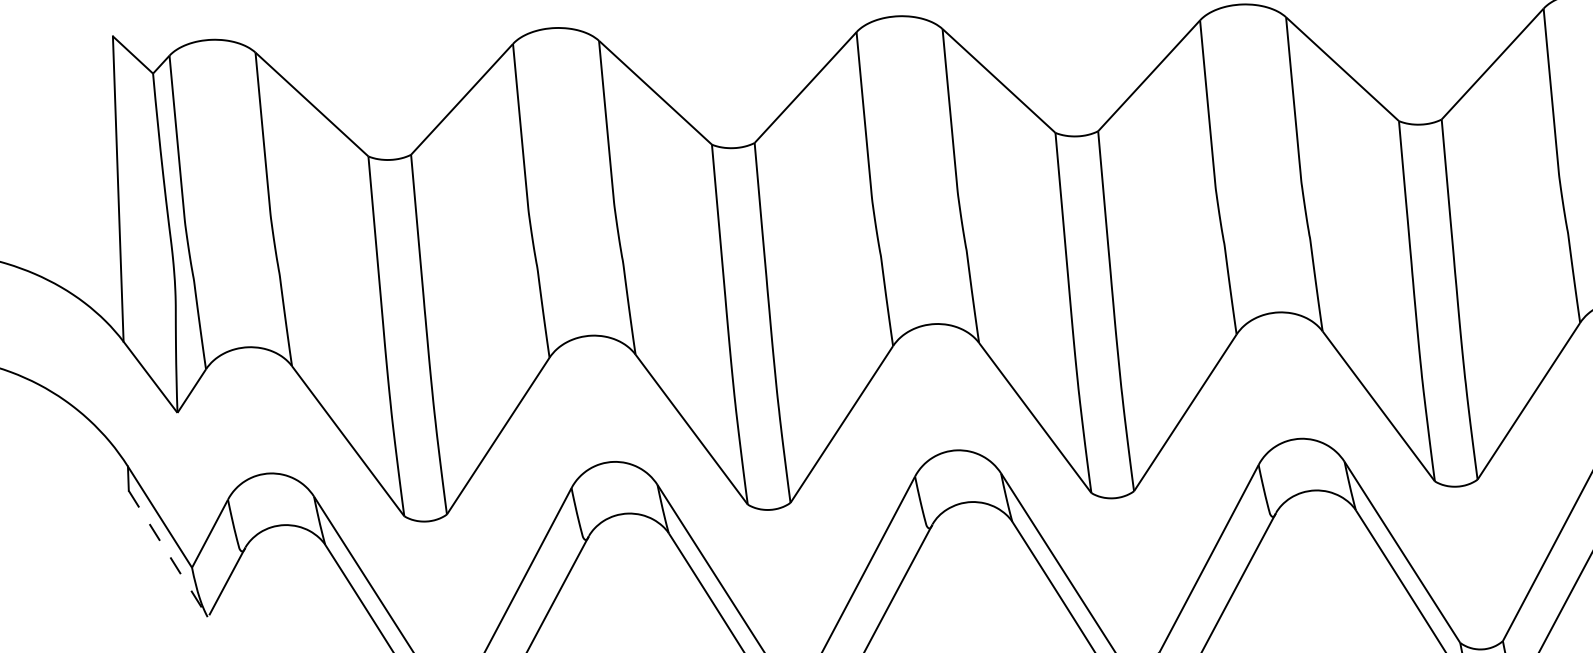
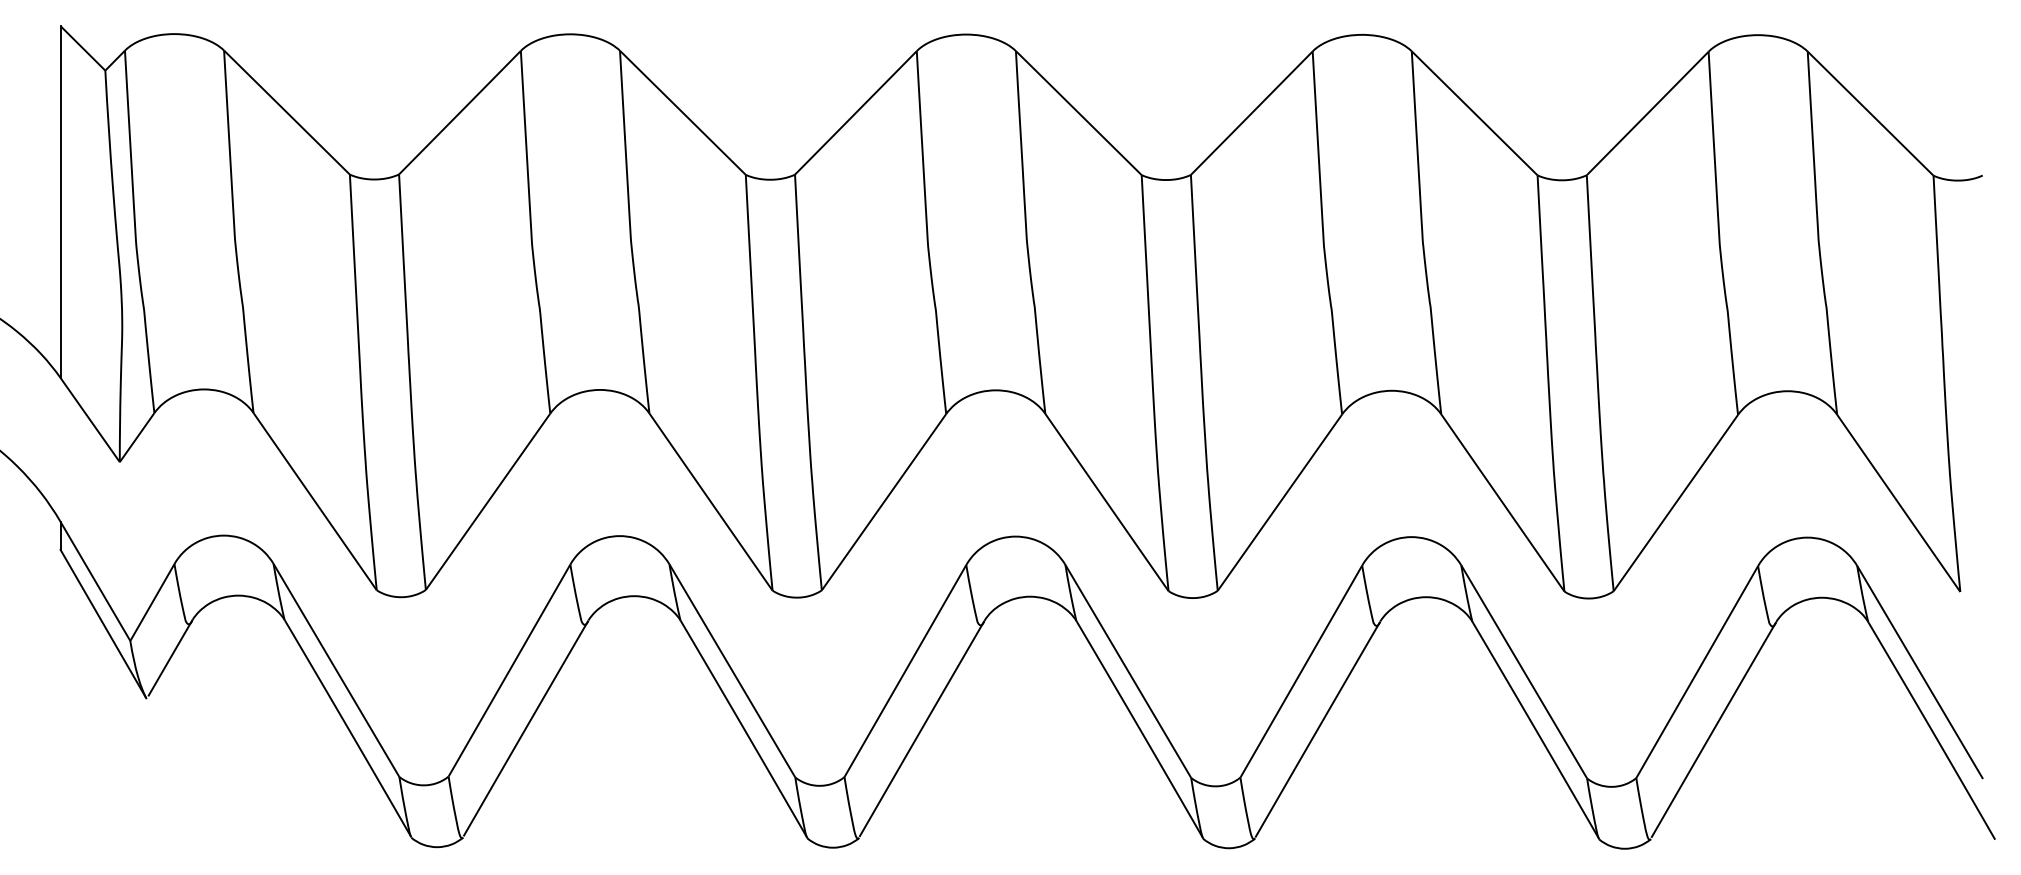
line: (168, 554) -> (103, 624), dashed -> solid

